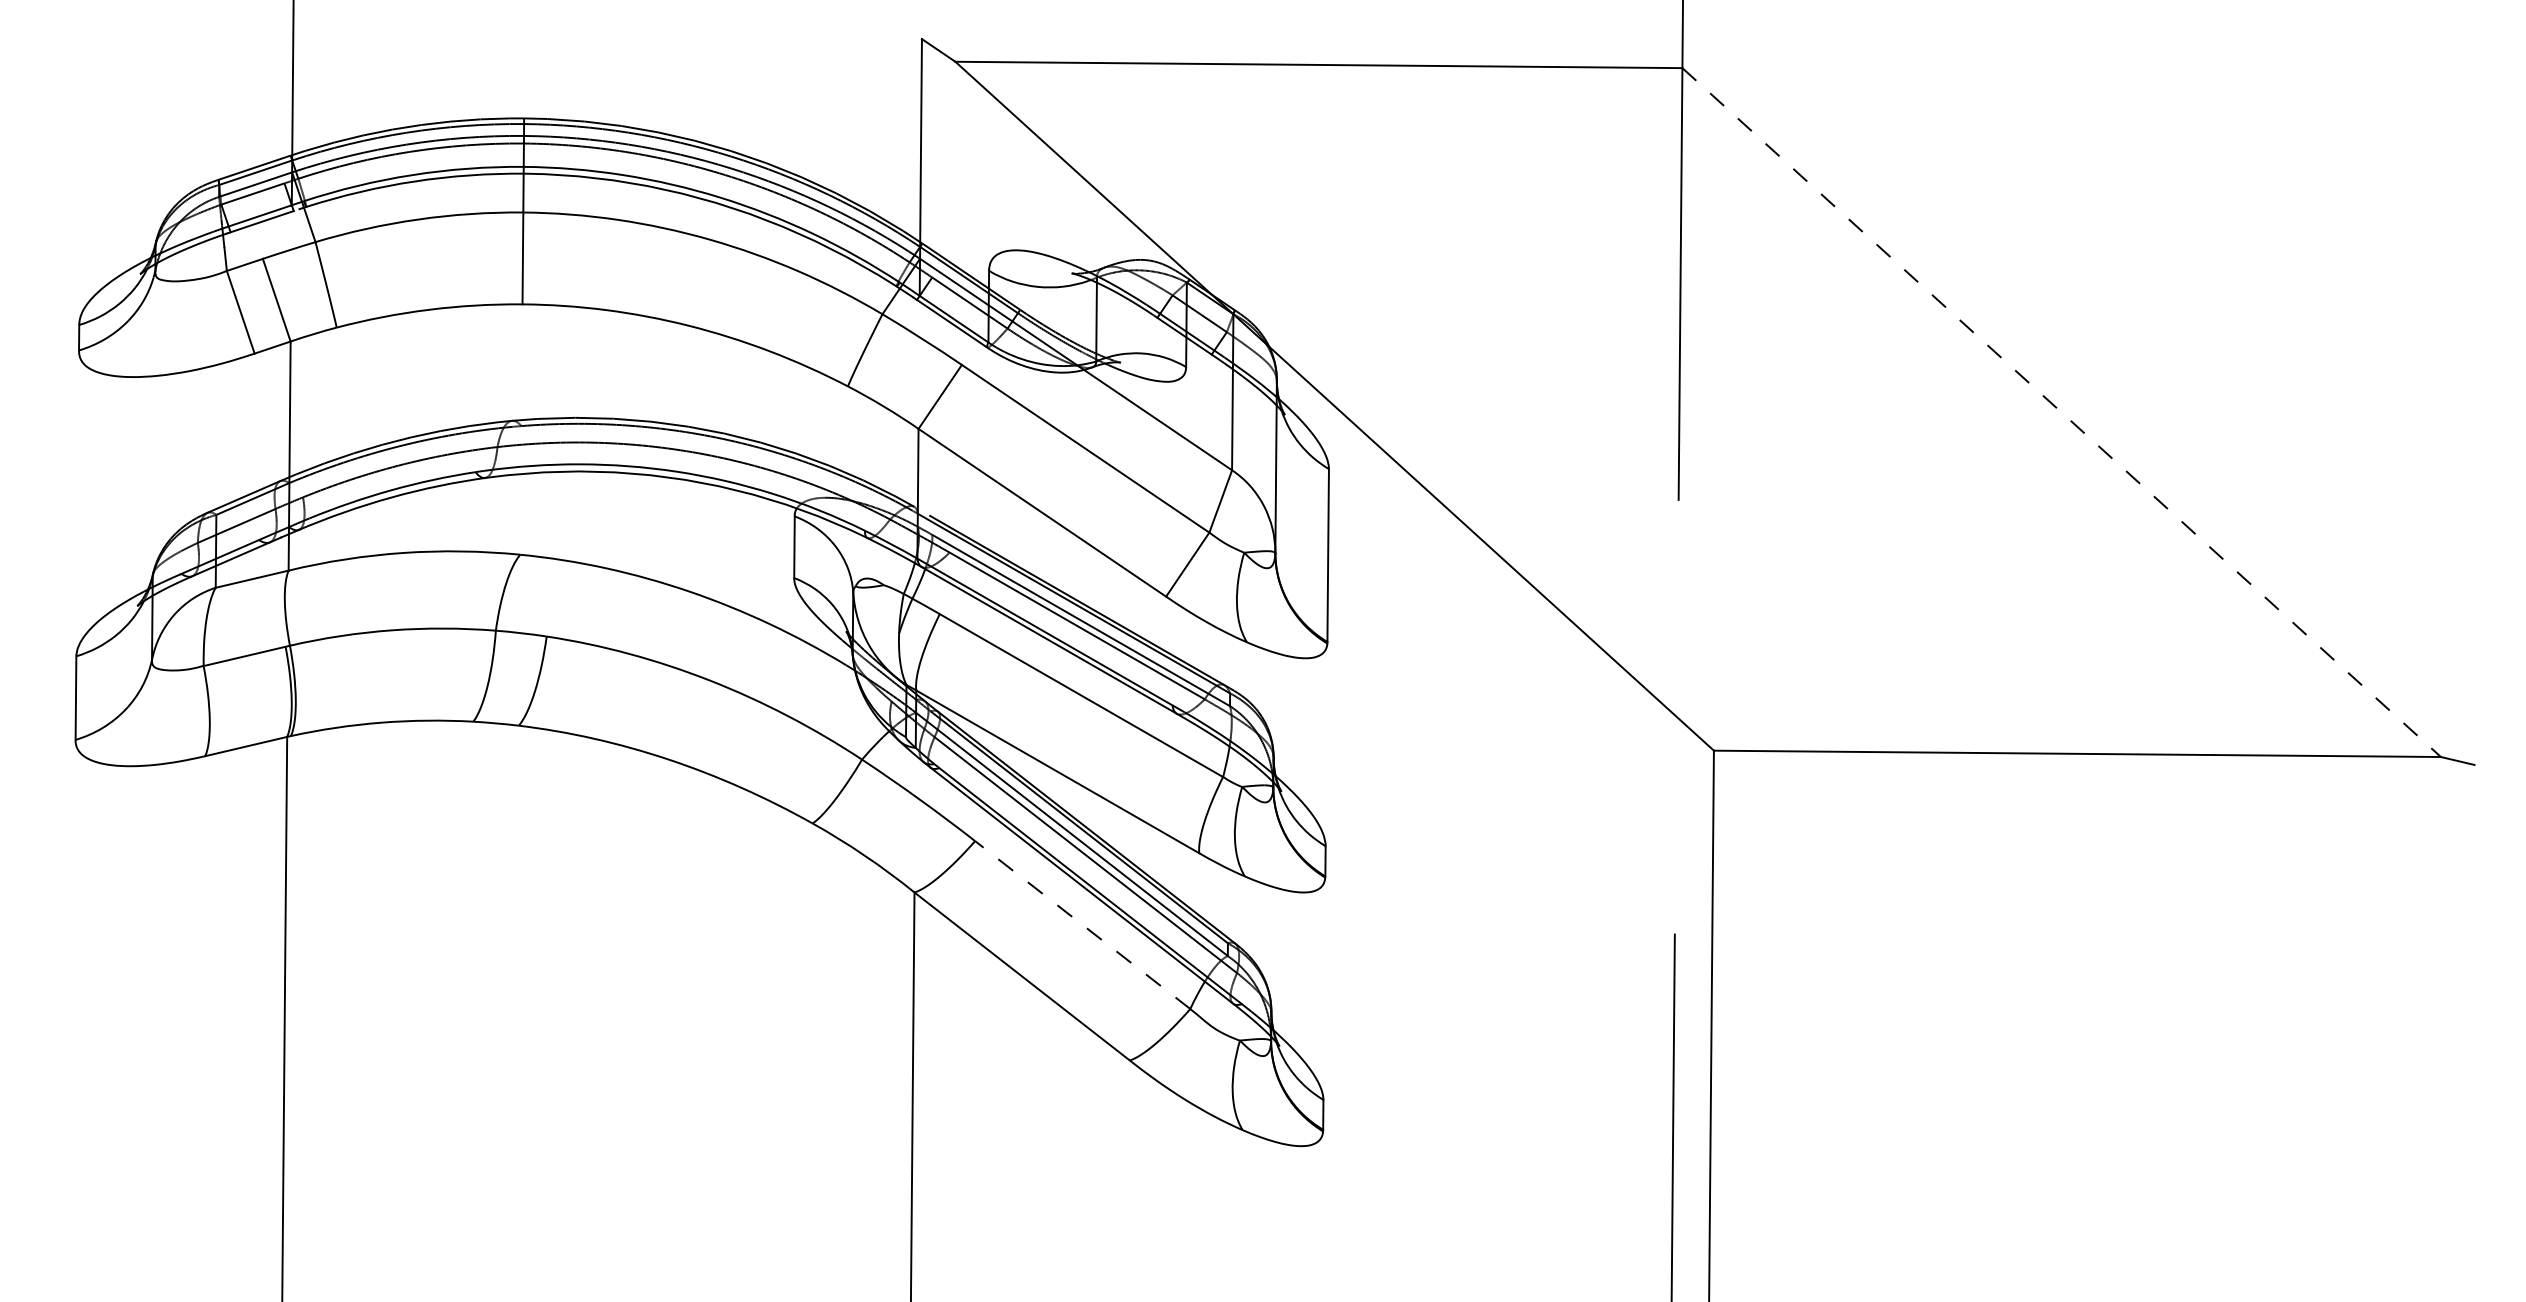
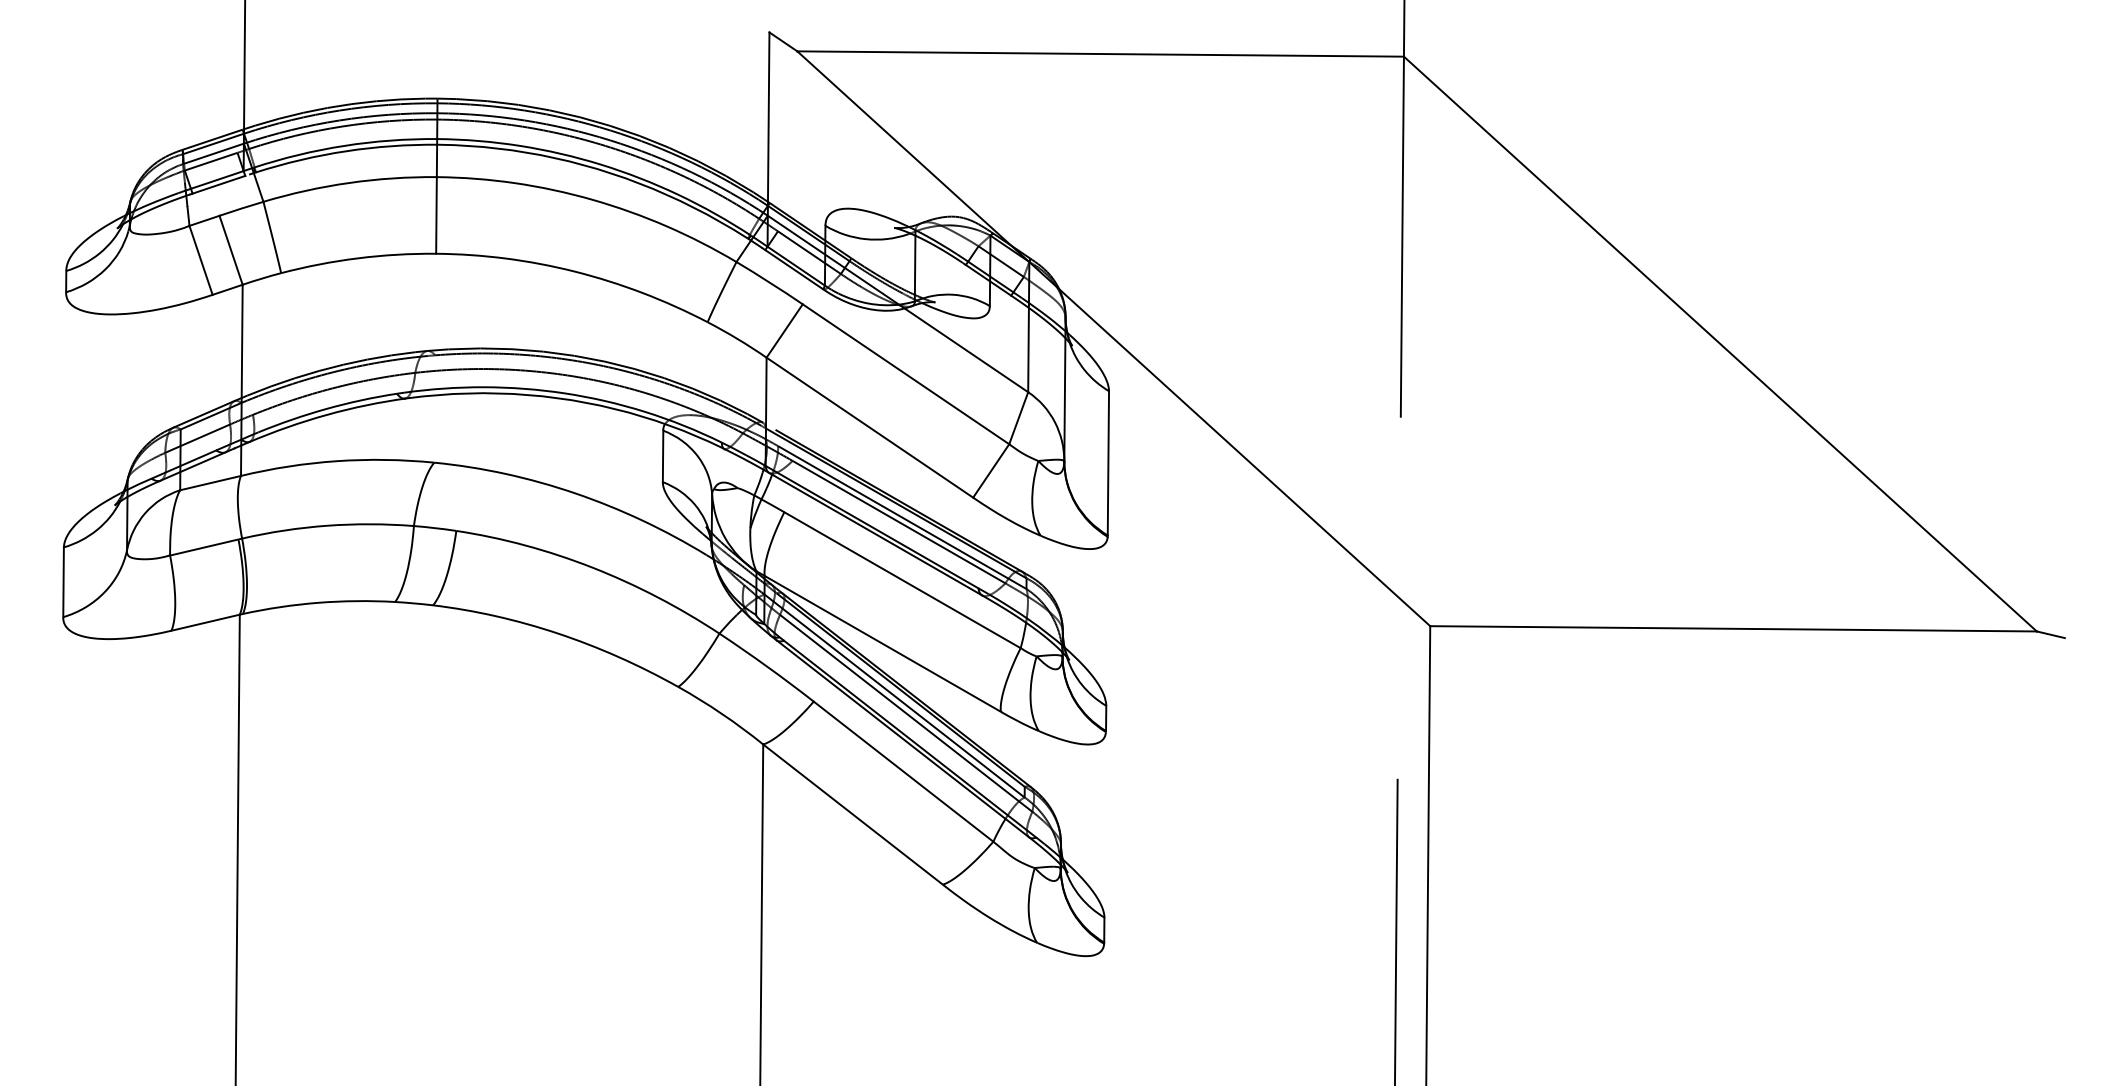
line: (2061, 413) -> (1720, 344), dashed -> solid
line: (1082, 924) -> (903, 771), dashed -> solid

